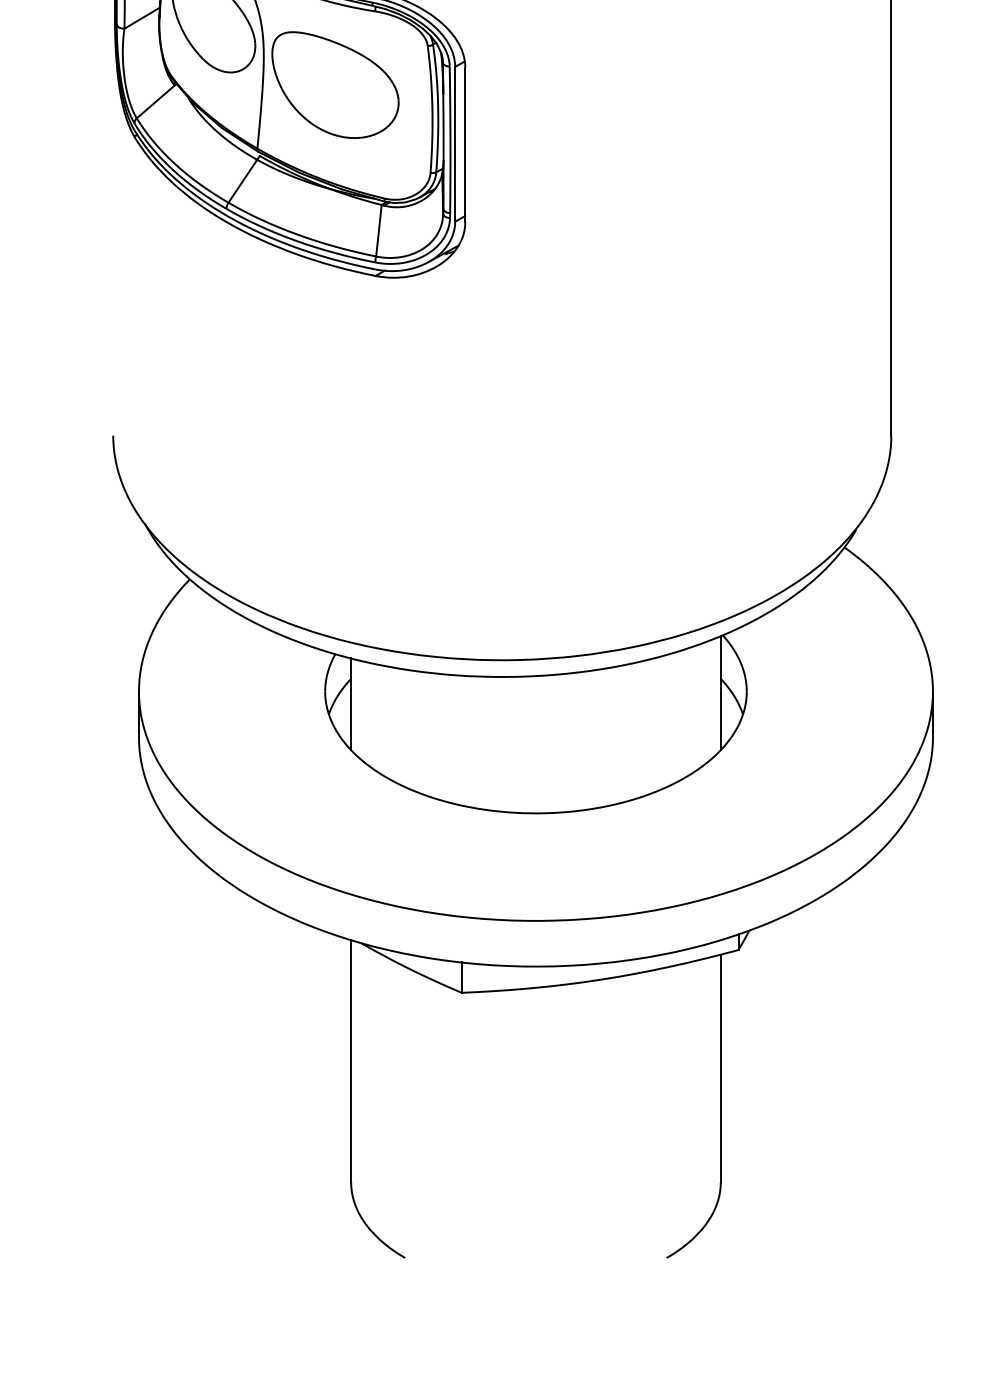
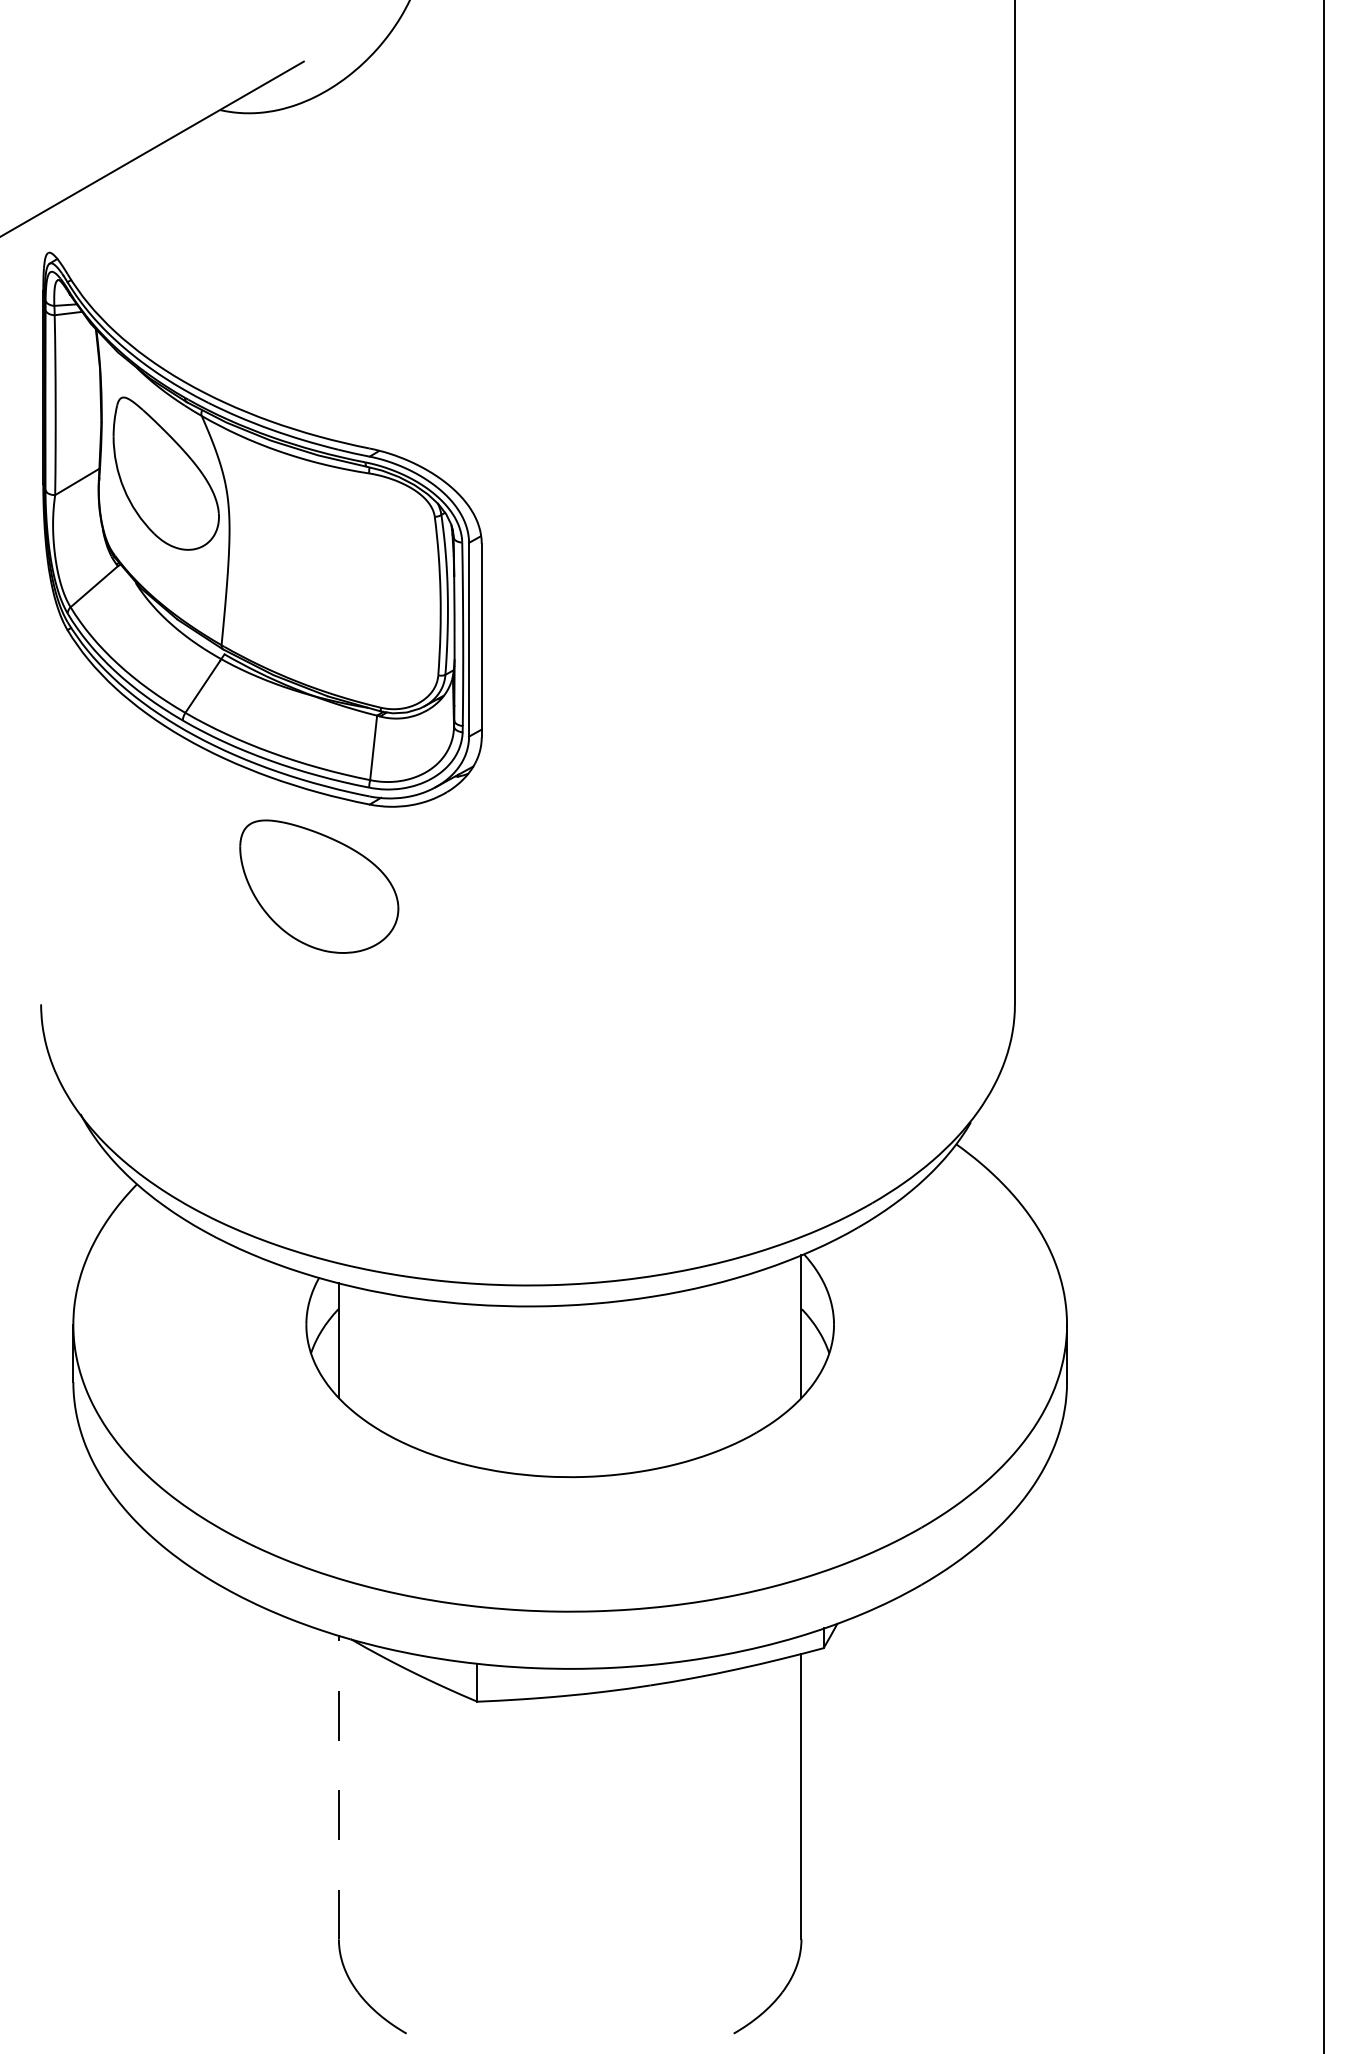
part: (335, 84) -> (319, 886), moved
line: (350, 1061) -> (338, 1787), solid -> dashed

